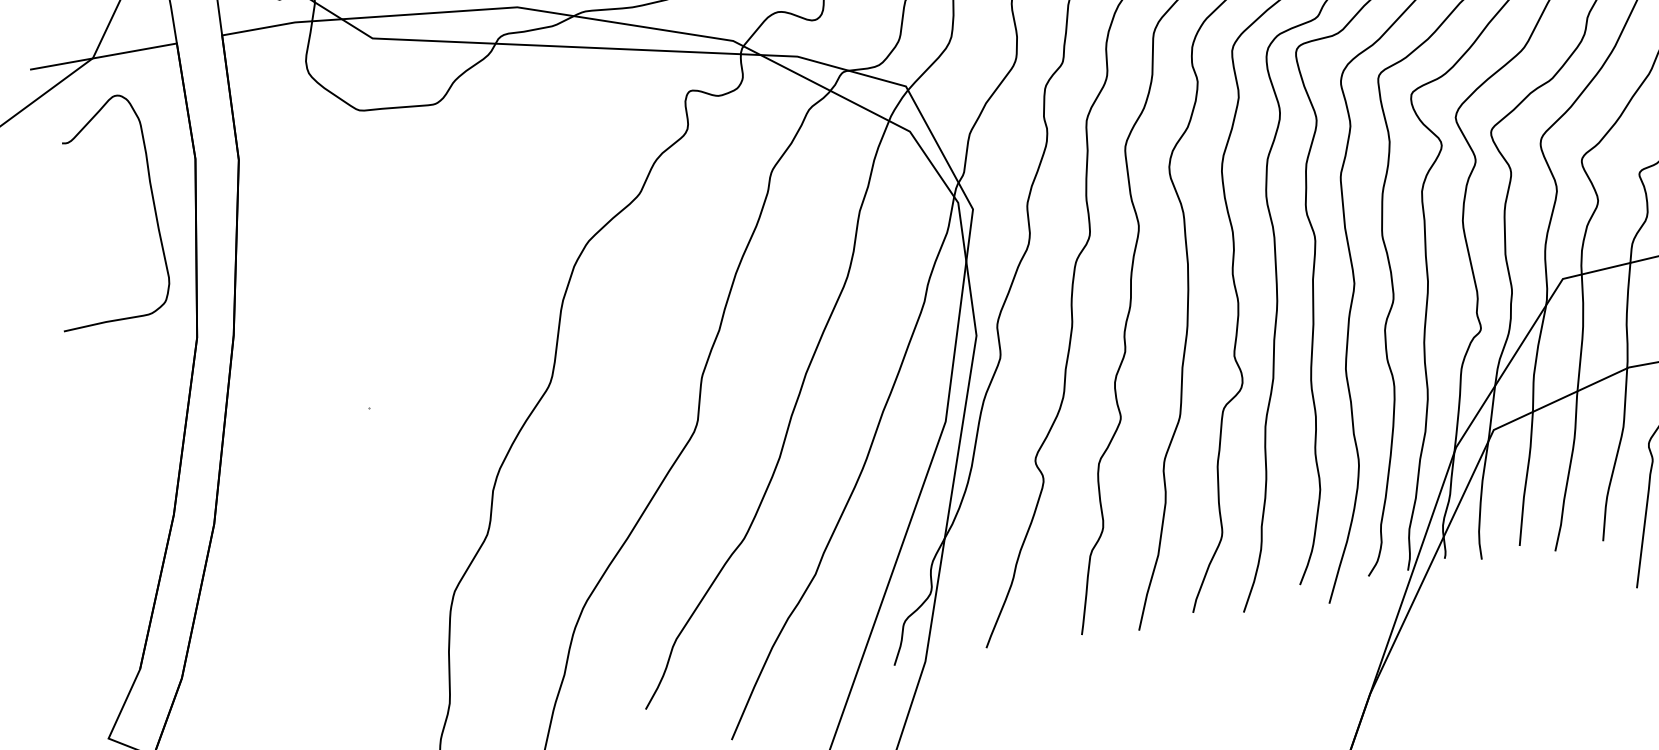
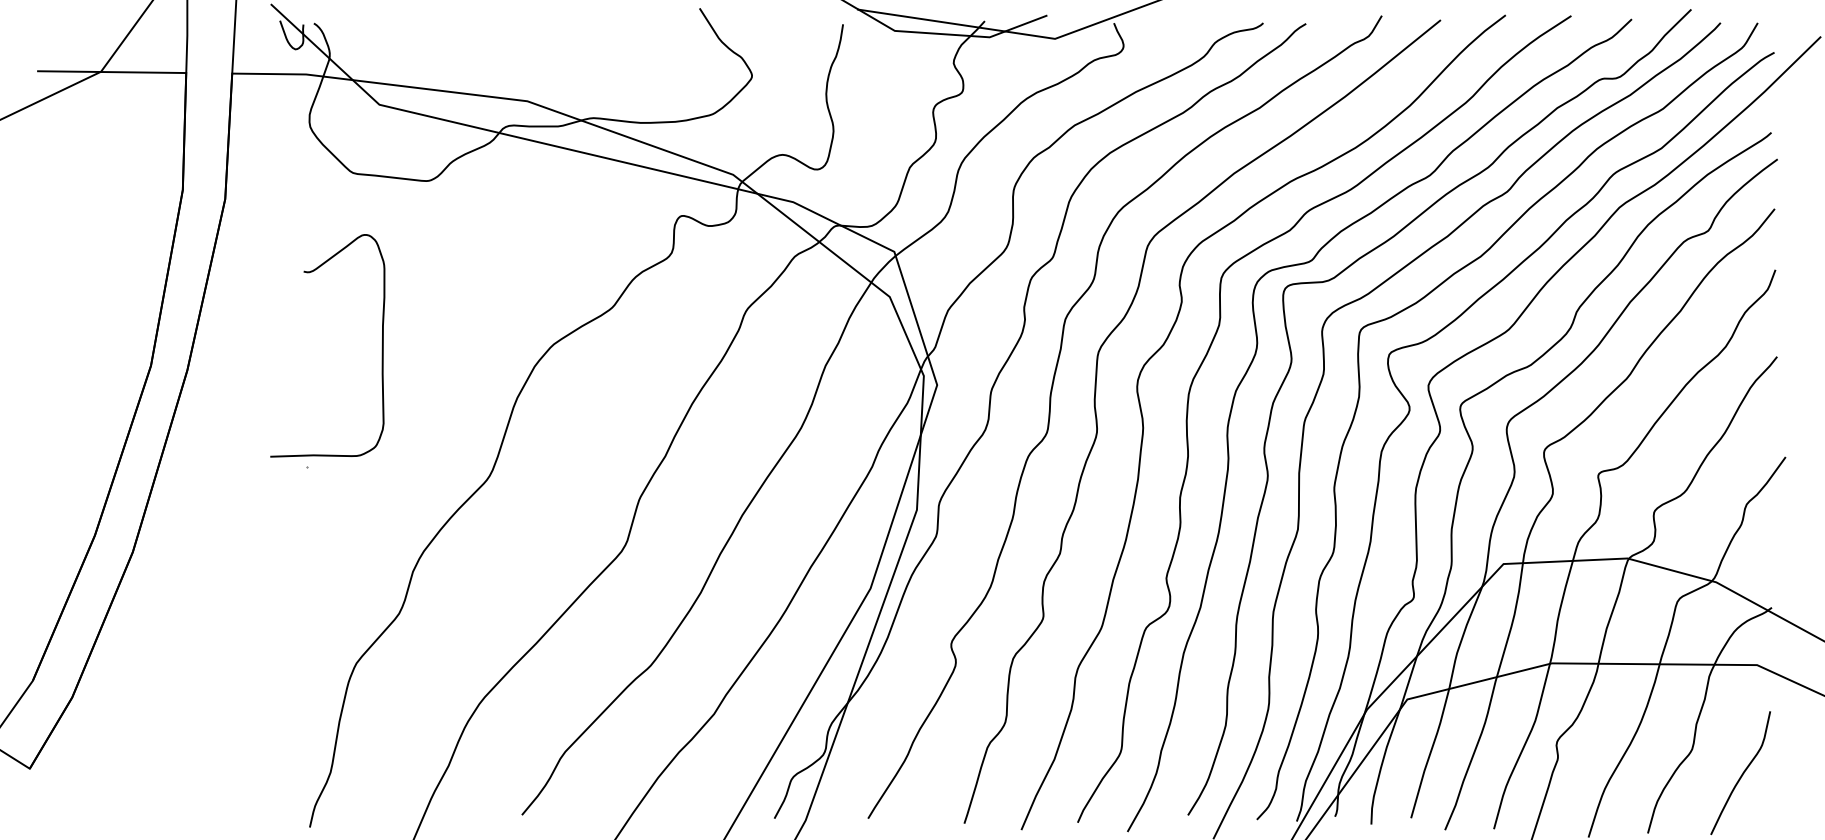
curve: (152, 202) -> (381, 346), moved

